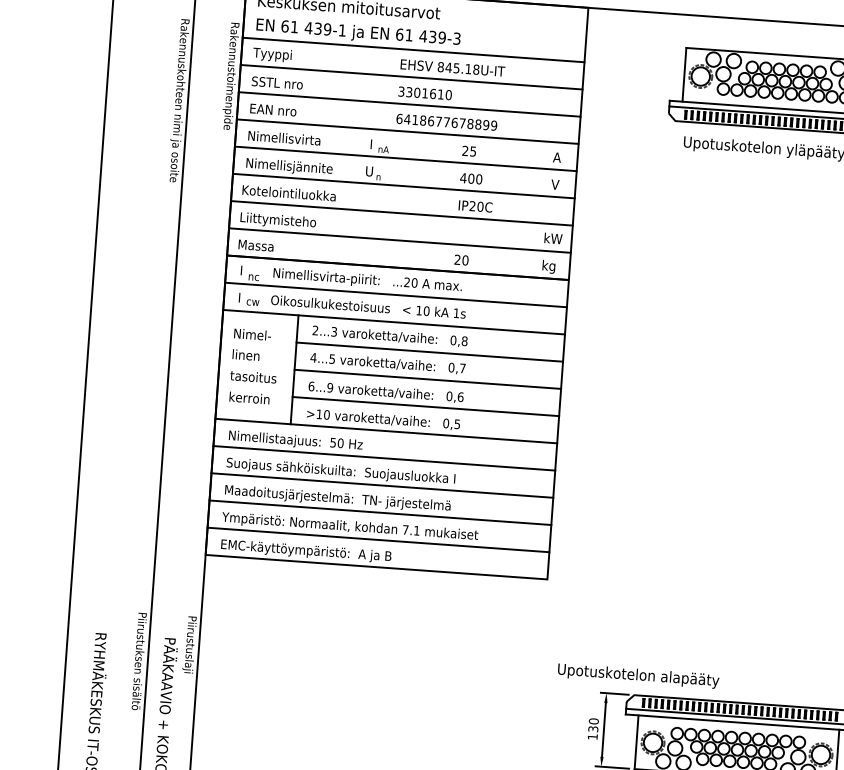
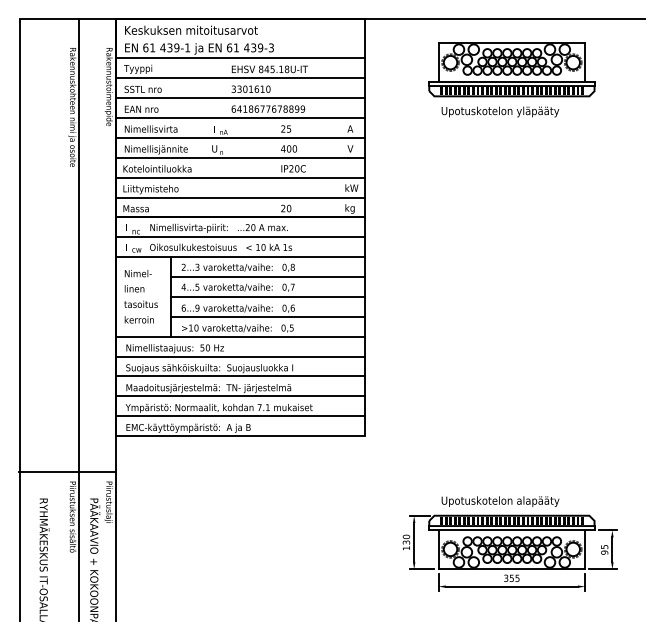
line: (136, 598) -> (67, 471), added
text: (638, 675) -> (500, 501), moved

